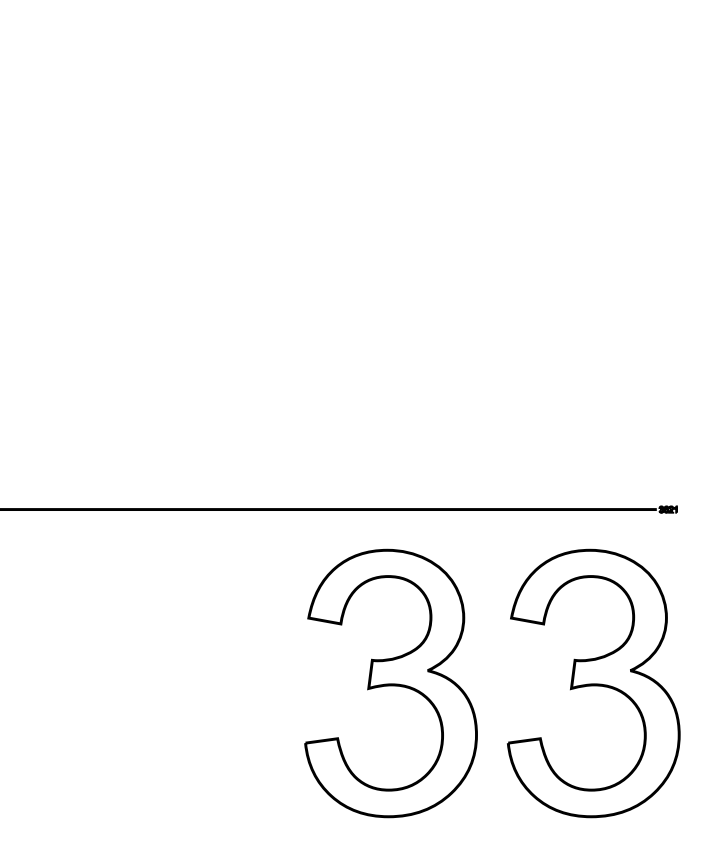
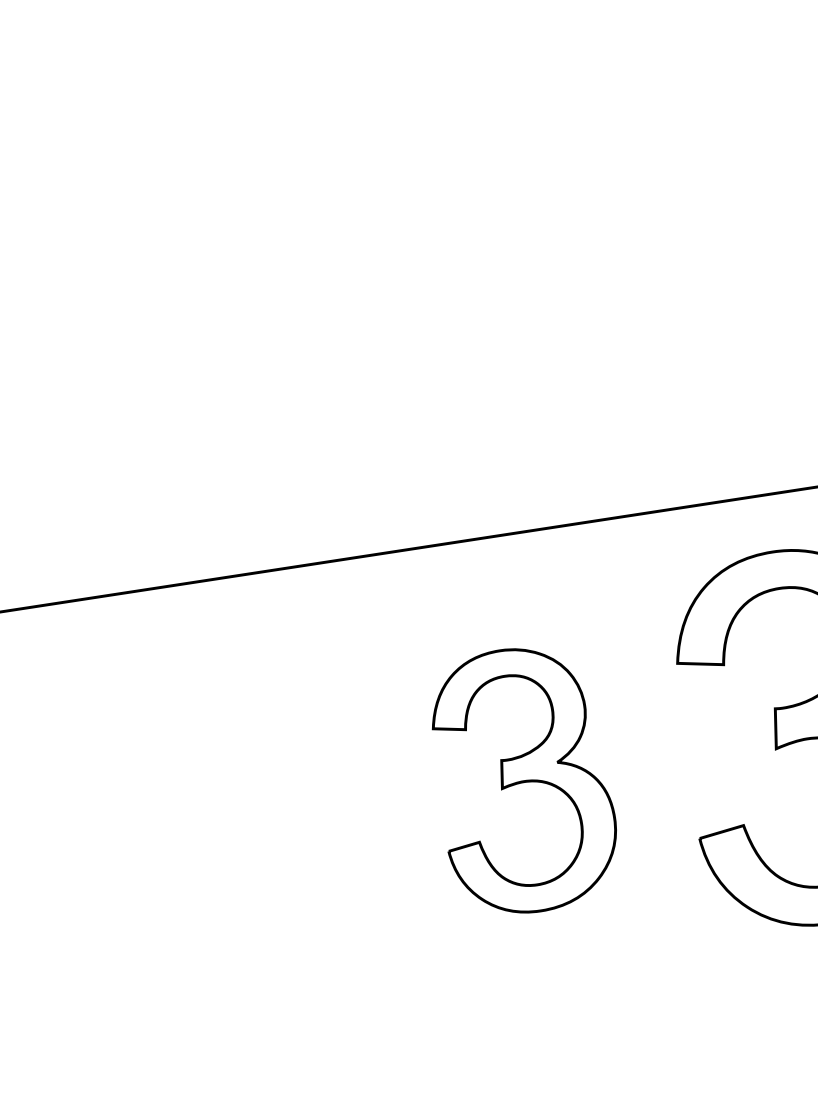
part: (390, 683) -> (522, 780), size x0.7

